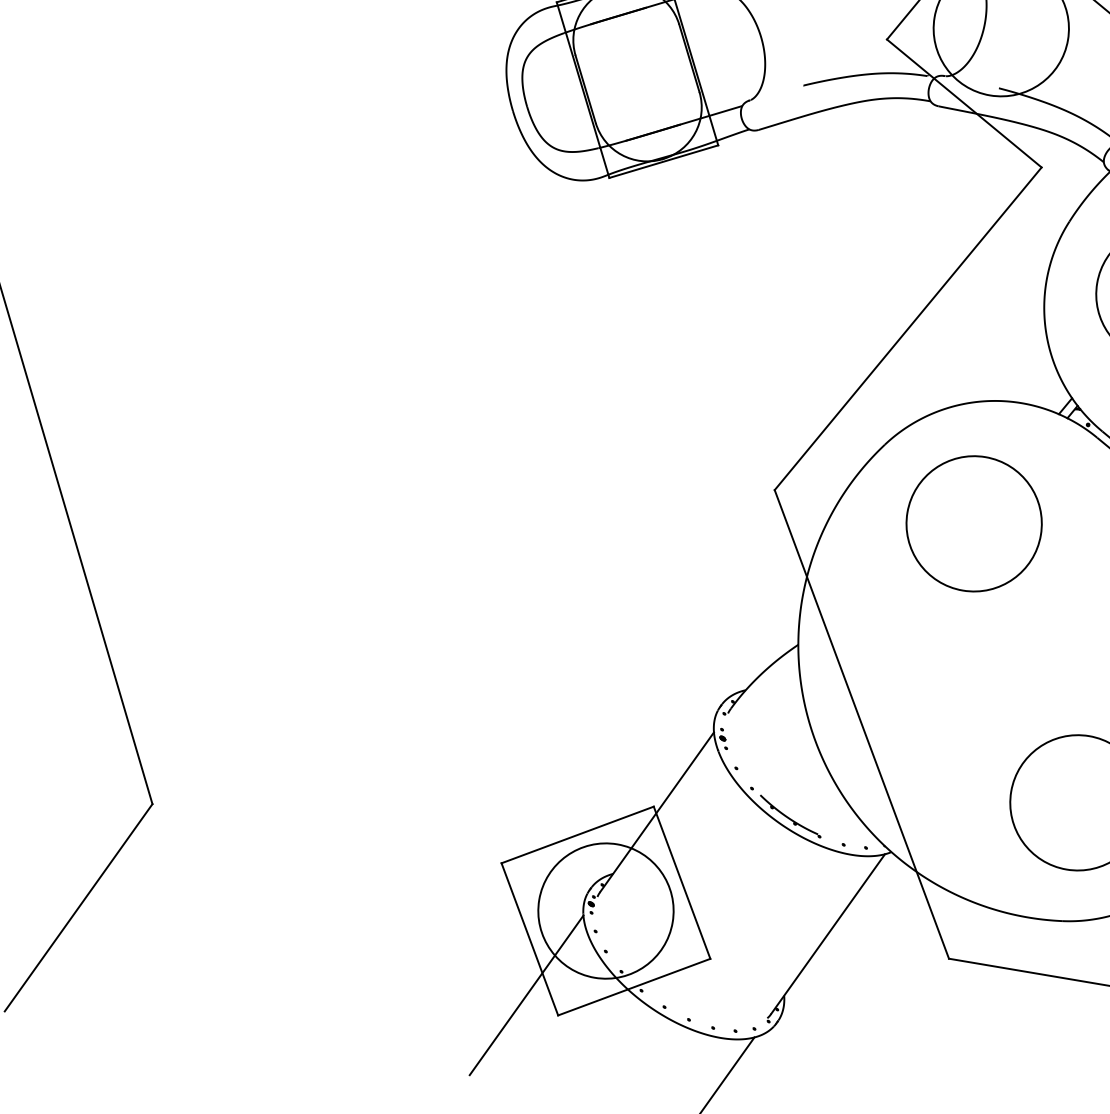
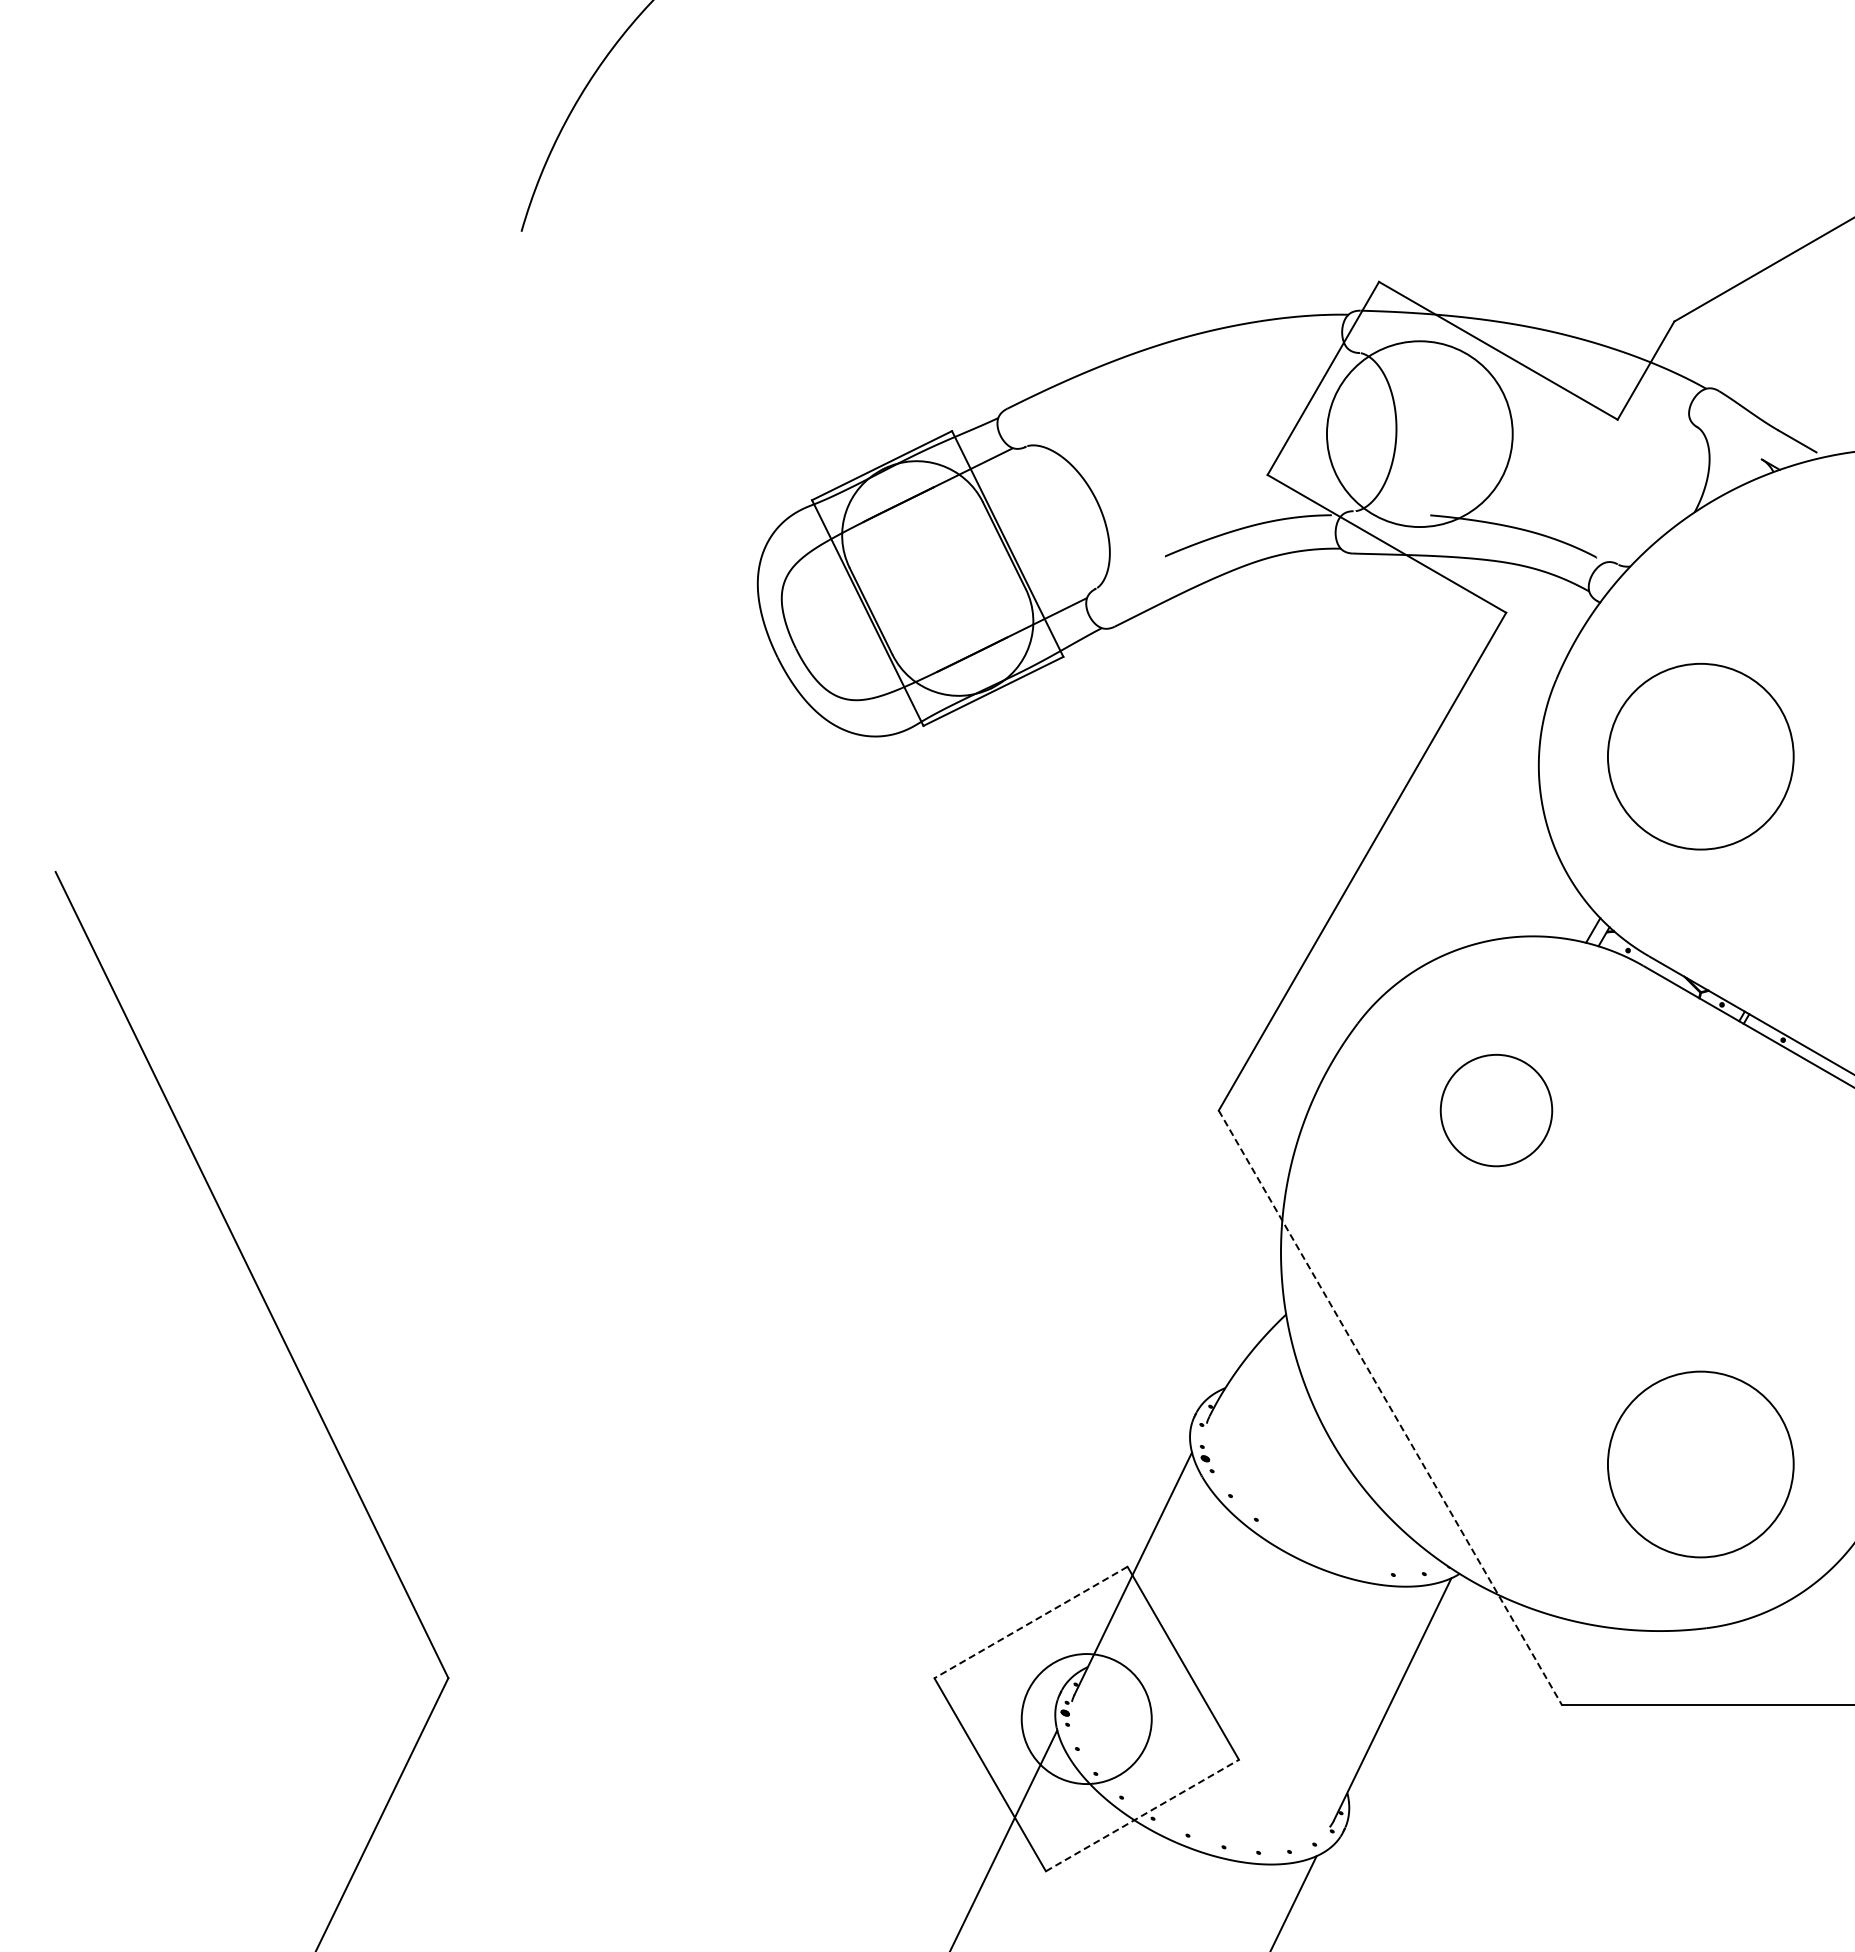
circle: (974, 523) -> (1496, 1110), size x0.6
line: (861, 724) -> (1390, 1408), solid -> dashed
part: (790, 816) -> (1314, 1548), removed
line: (577, 834) -> (1030, 1622), solid -> dashed
circle: (605, 910) -> (1086, 1718), size x0.7
line: (634, 987) -> (1142, 1815), solid -> dashed

